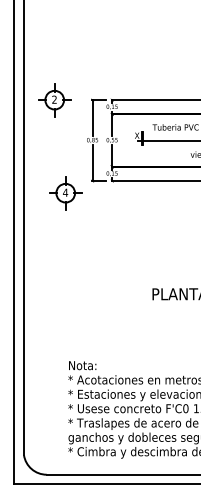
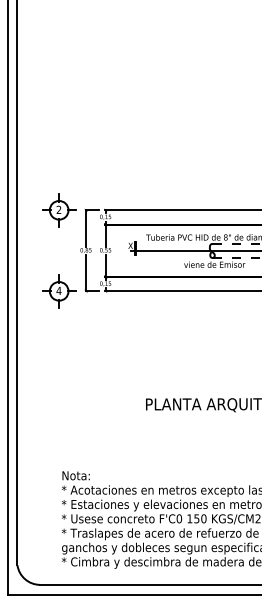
part: (55, 100) -> (59, 210), moved
part: (66, 193) -> (59, 291), moved

